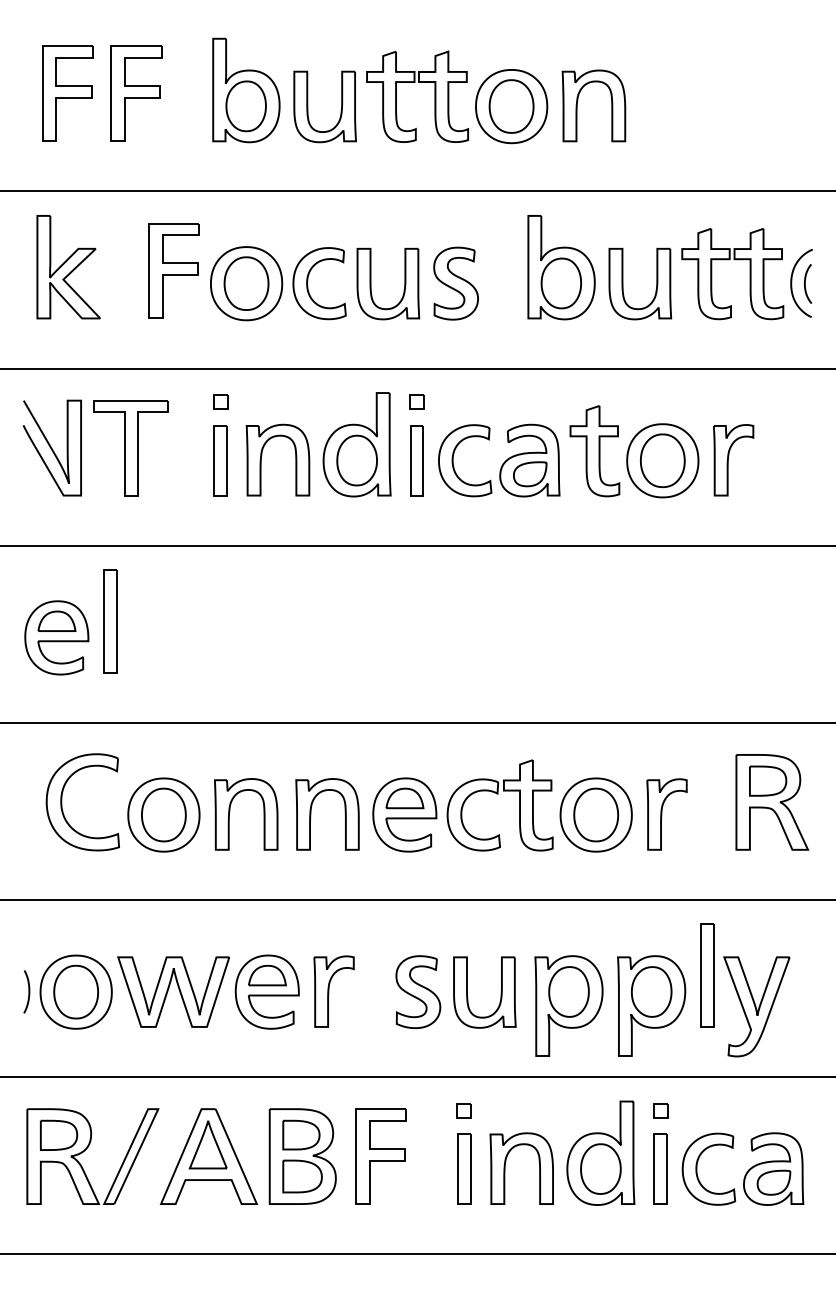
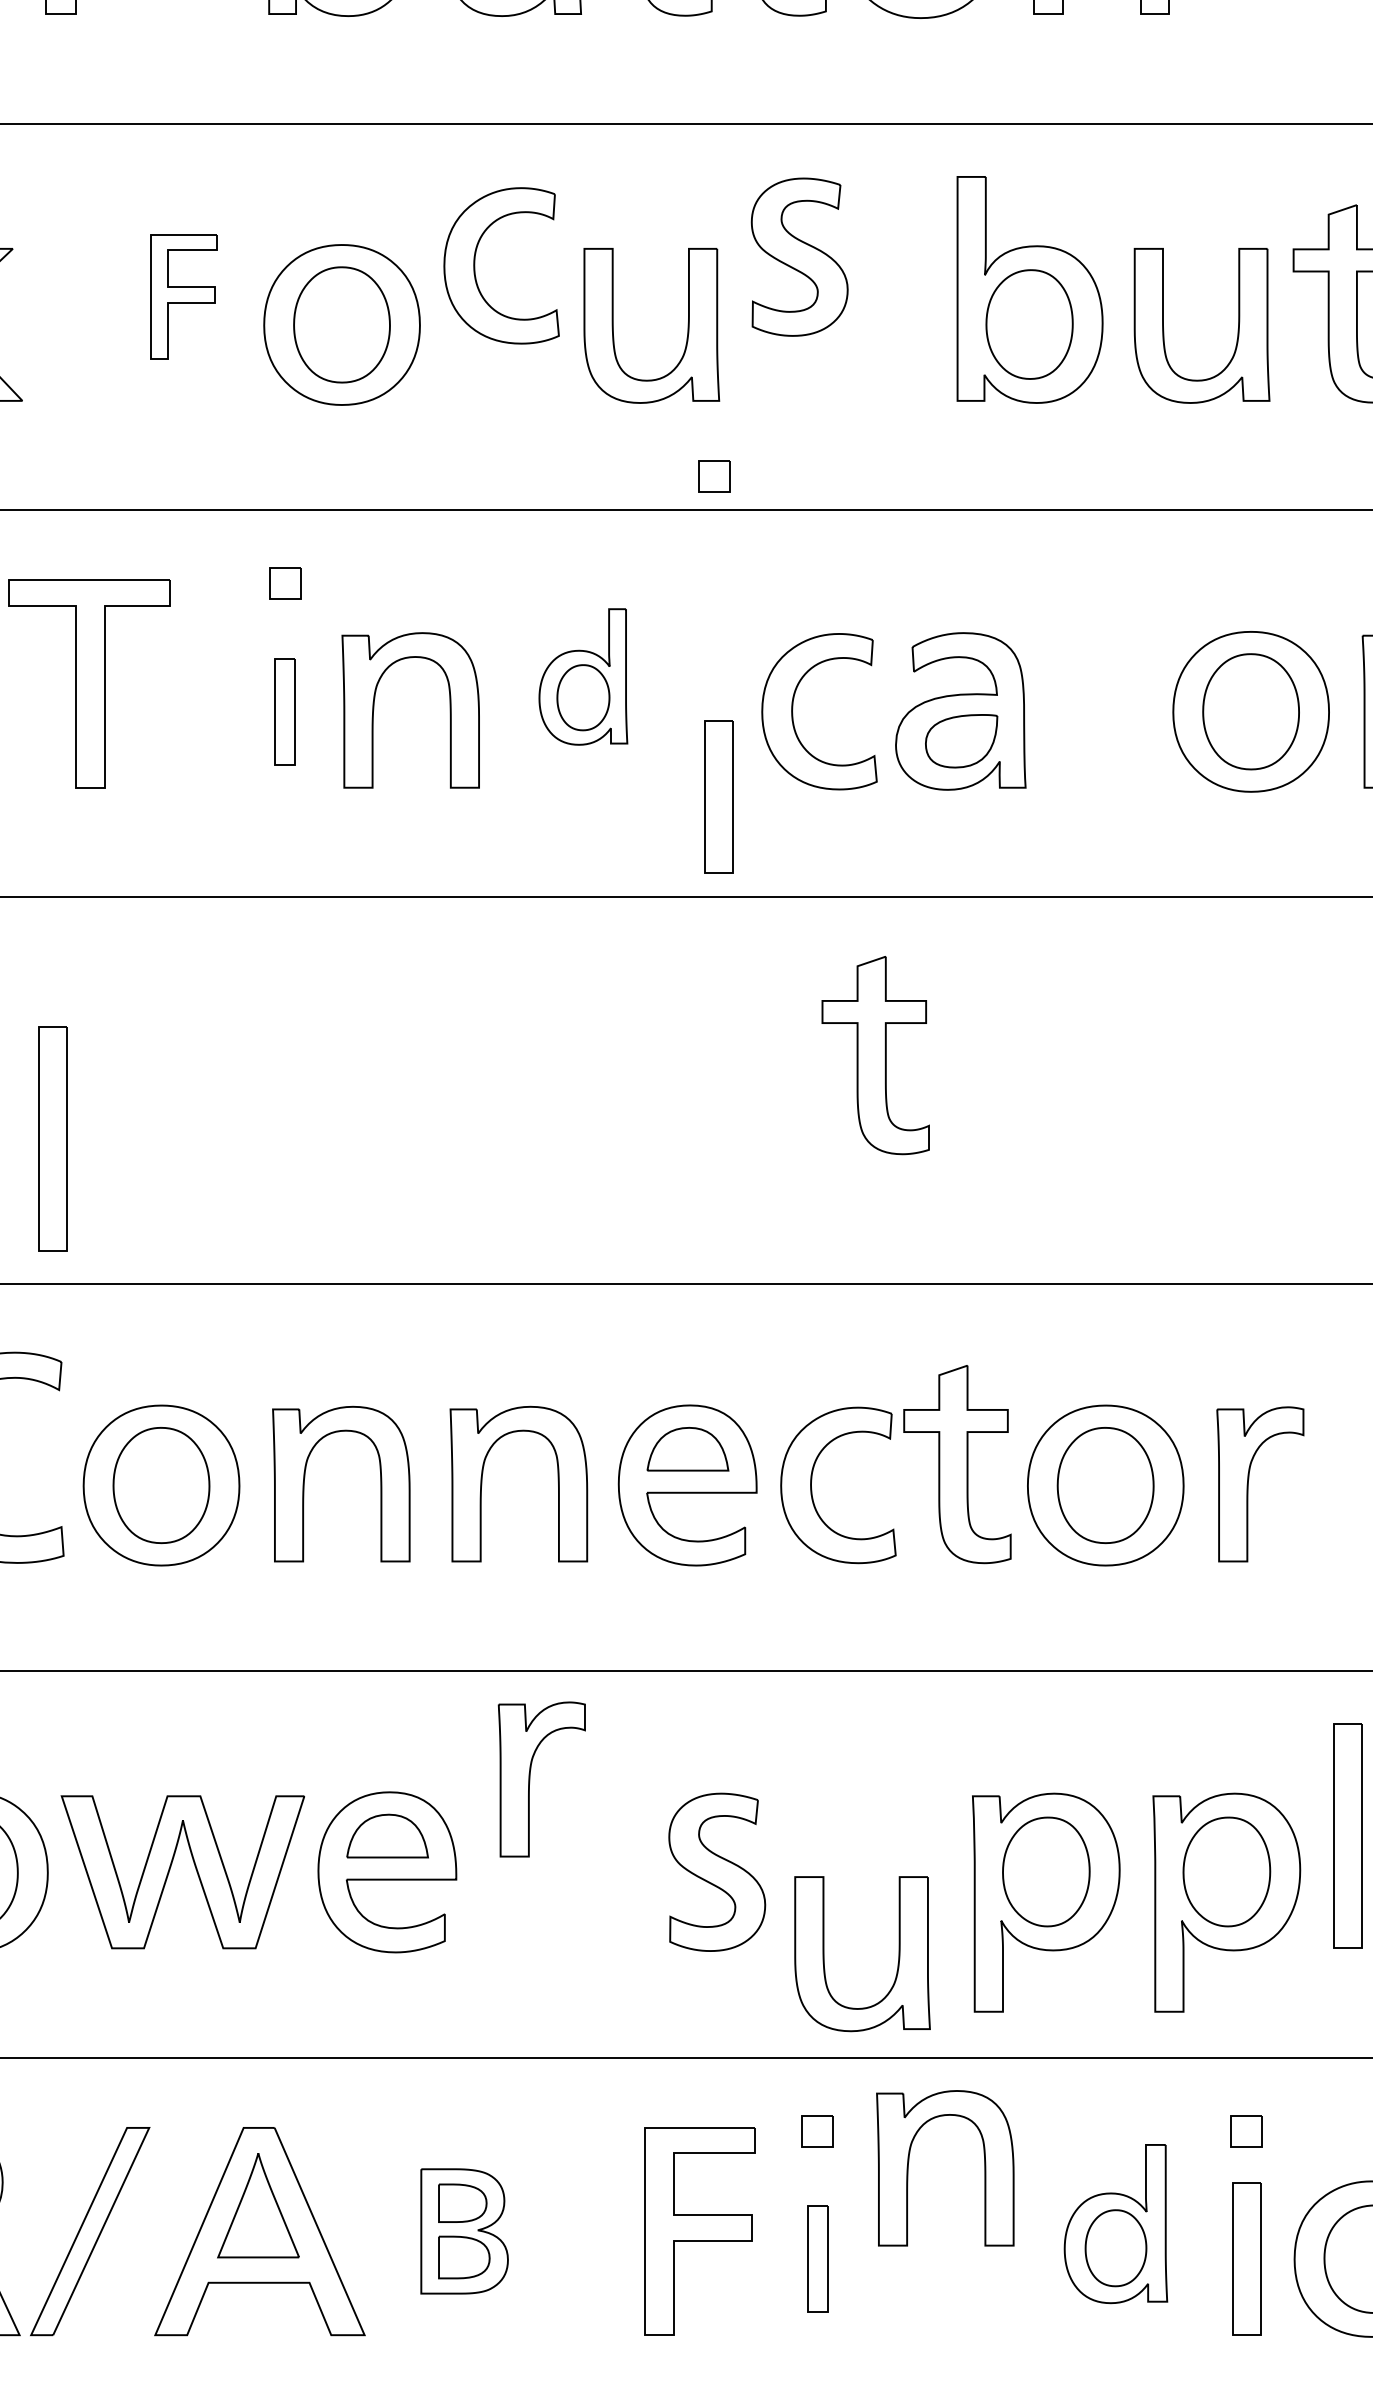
part: (173, 270) -> (182, 296), size x0.6
part: (455, 283) -> (798, 256), moved
part: (308, 285) -> (477, 269), moved
part: (416, 401) -> (713, 475), moved
part: (356, 444) -> (582, 676), size x0.6
part: (594, 451) -> (874, 1056), moved
part: (220, 460) -> (285, 711), size x0.7
part: (416, 460) -> (717, 796), moved
part: (110, 621) -> (53, 1139), moved
part: (333, 991) -> (540, 1779), moved
part: (500, 992) -> (896, 1953), moved
part: (600, 1152) -> (1115, 2222), size x0.7
part: (302, 1156) -> (464, 2231), size x0.6
part: (380, 1156) -> (697, 2231), moved
part: (464, 1168) -> (818, 2257), size x0.7
part: (505, 1168) -> (909, 2167), moved

